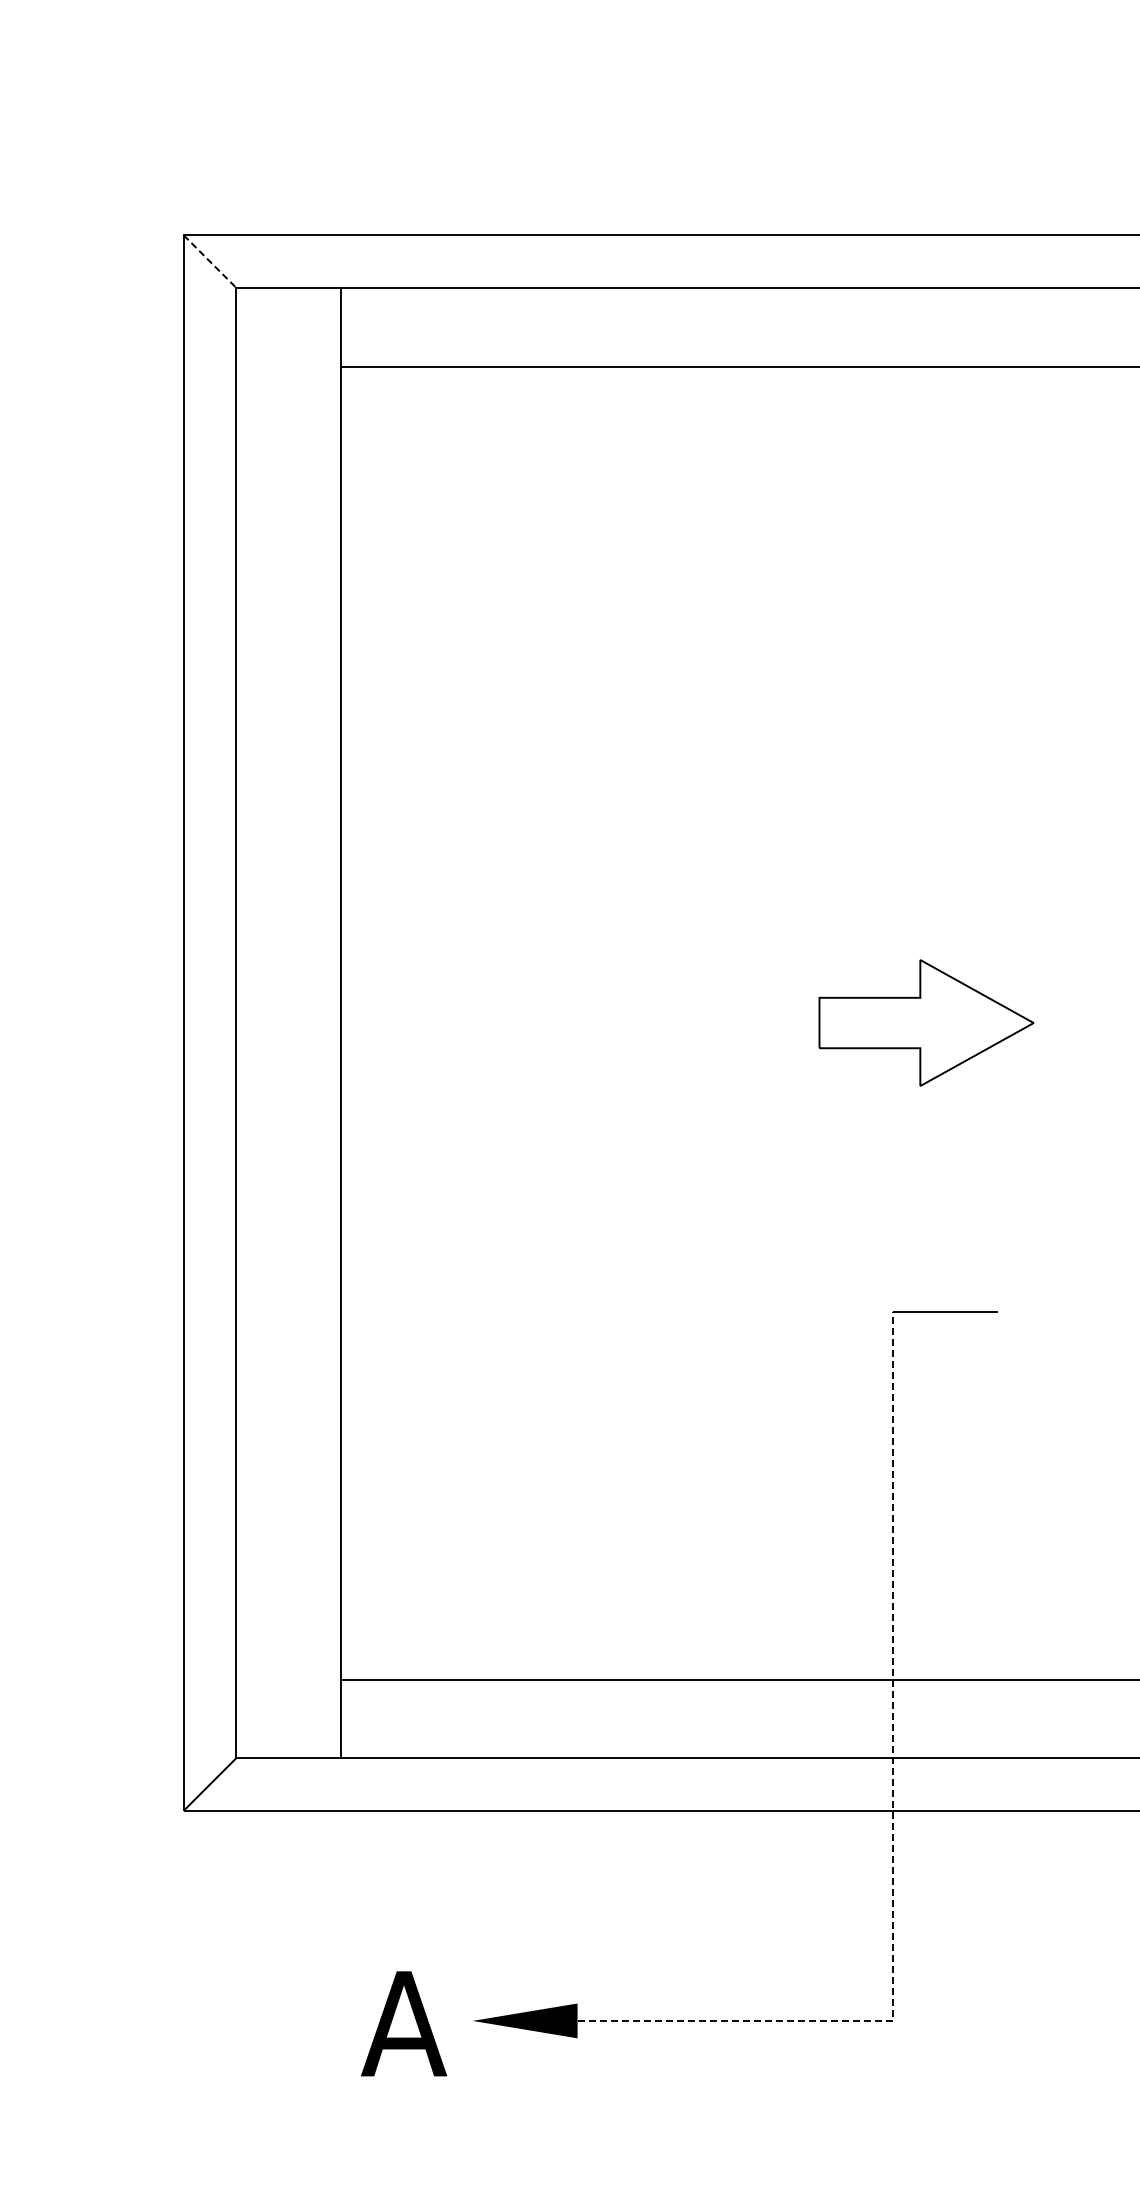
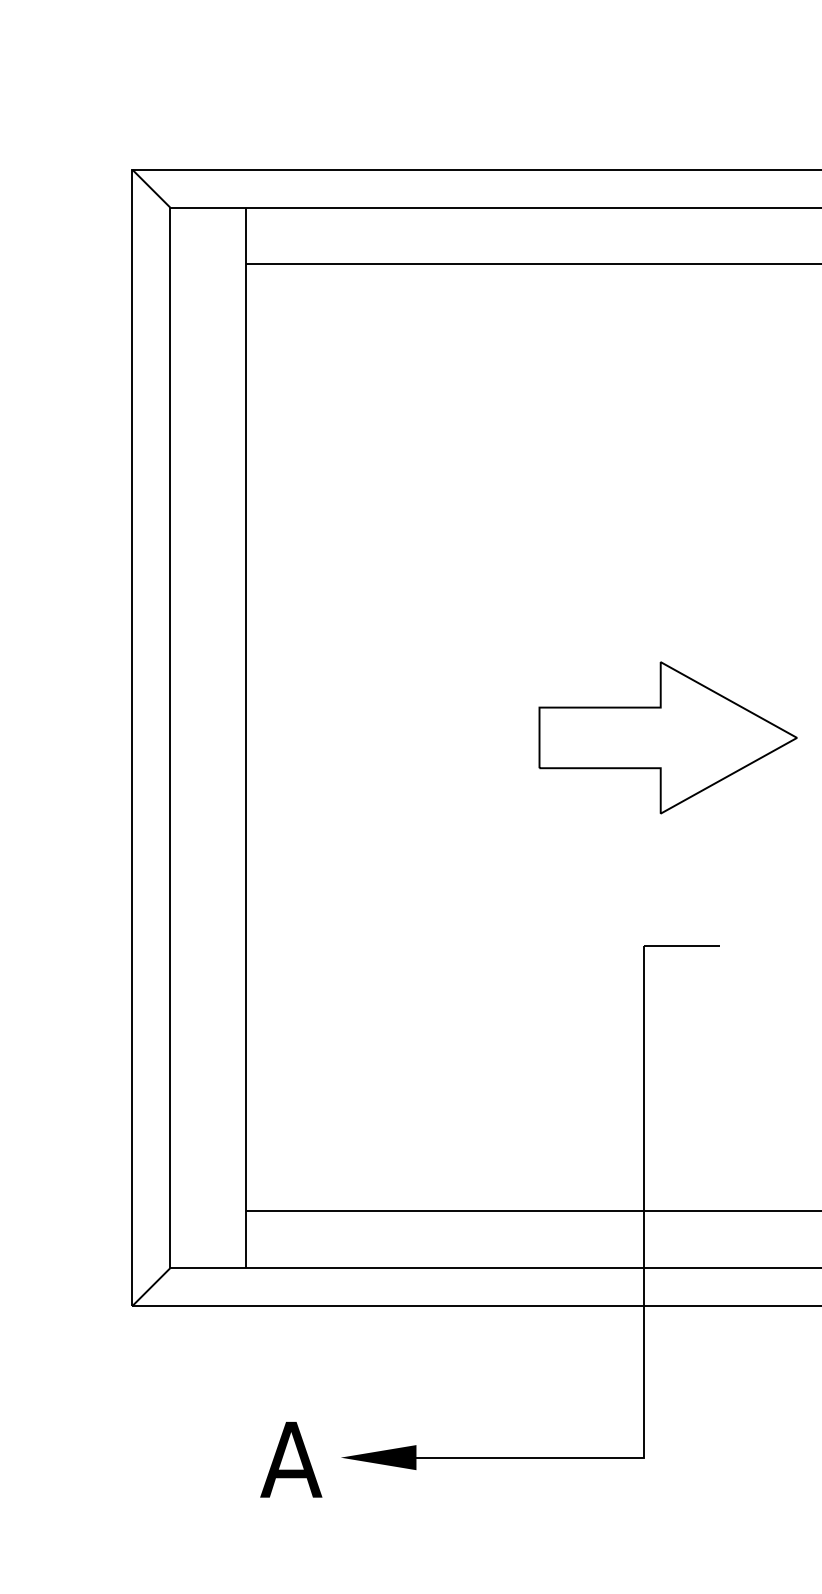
line: (210, 261) -> (151, 188), dashed -> solid
part: (926, 1022) -> (668, 737), size x1.67
line: (892, 1824) -> (643, 1315), dashed -> solid

